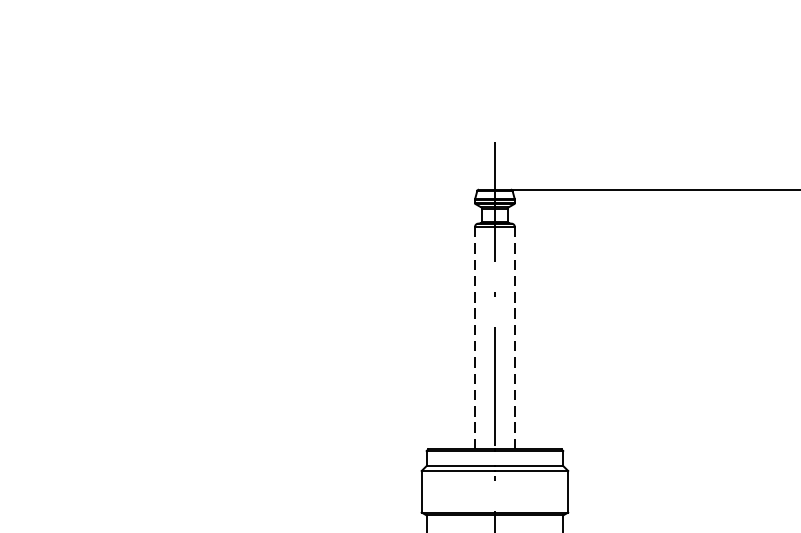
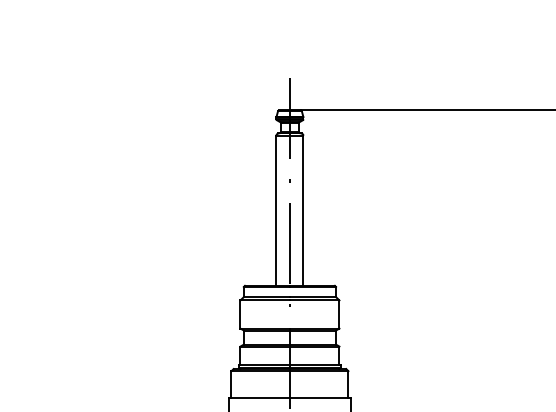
line: (475, 339) -> (276, 211), dashed -> solid
line: (515, 339) -> (303, 211), dashed -> solid

